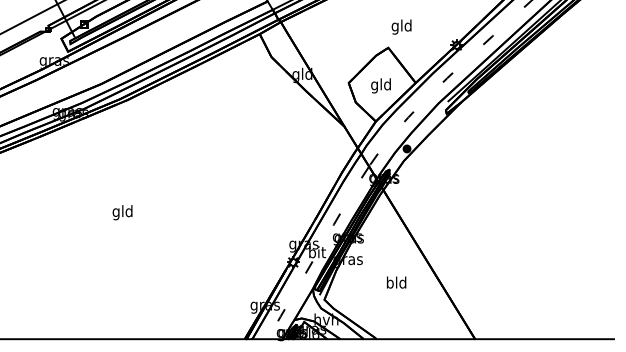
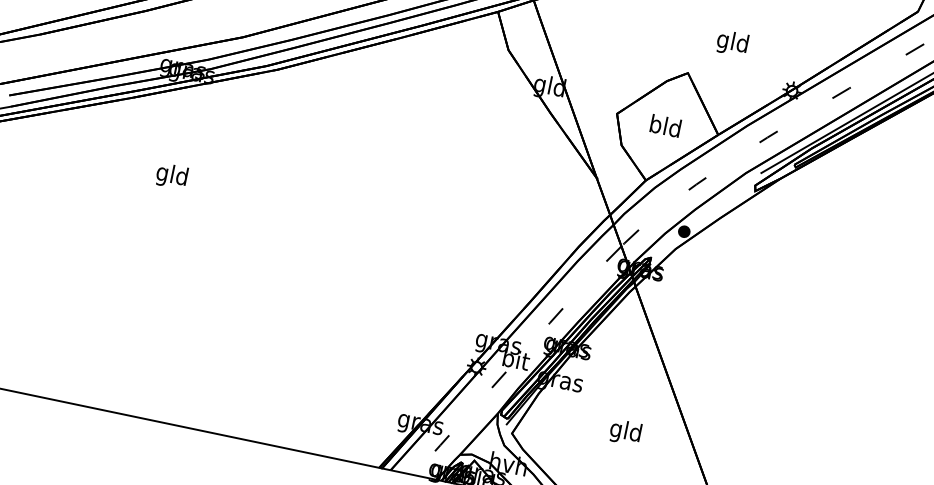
text: (401, 26) -> (732, 42), moved
text: (374, 85) -> (655, 125), gld -> bld
text: (122, 212) -> (171, 175), moved
text: (389, 283) -> (615, 429), bld -> gld

